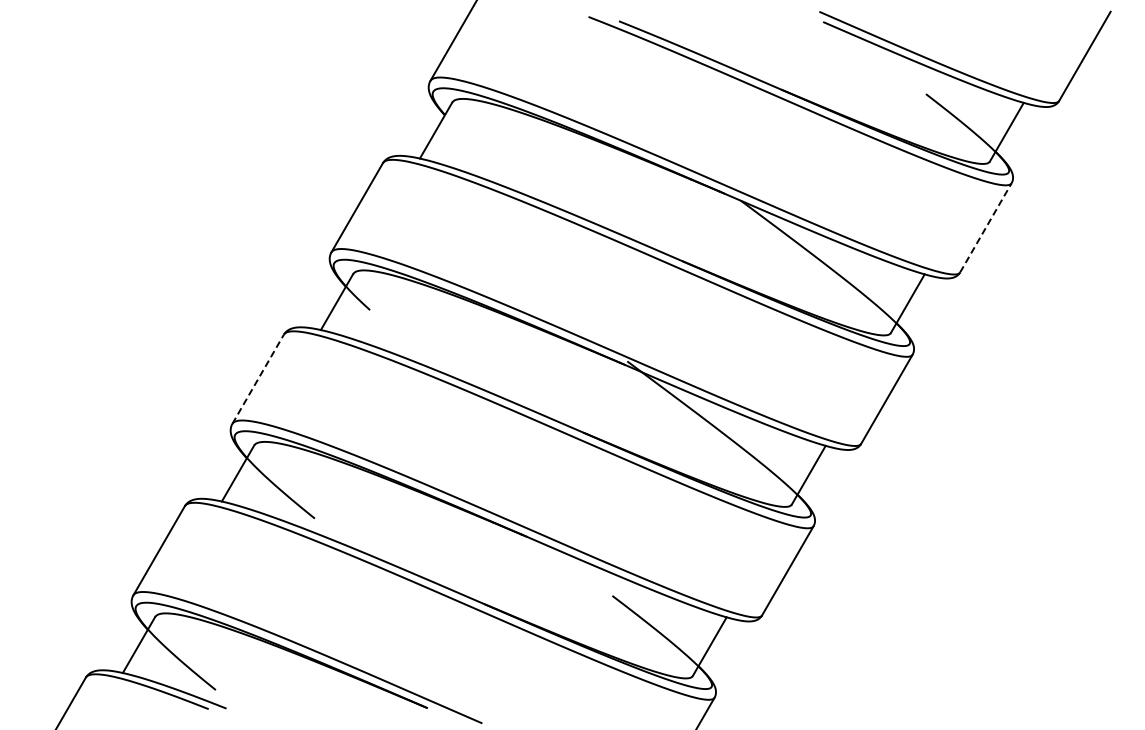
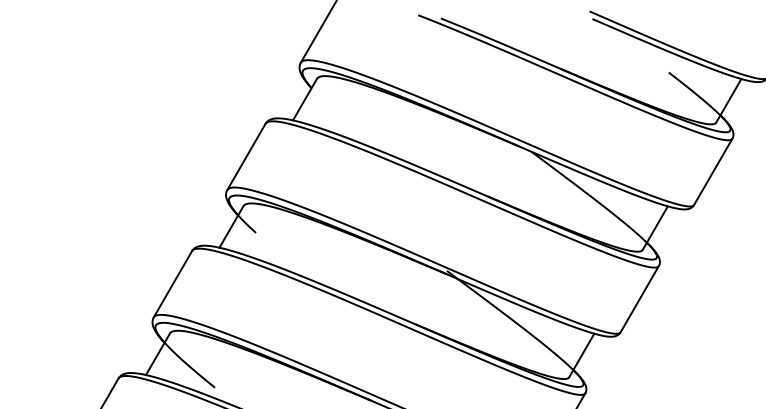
line: (986, 227) -> (713, 171), dashed -> solid
line: (258, 378) -> (173, 283), dashed -> solid

